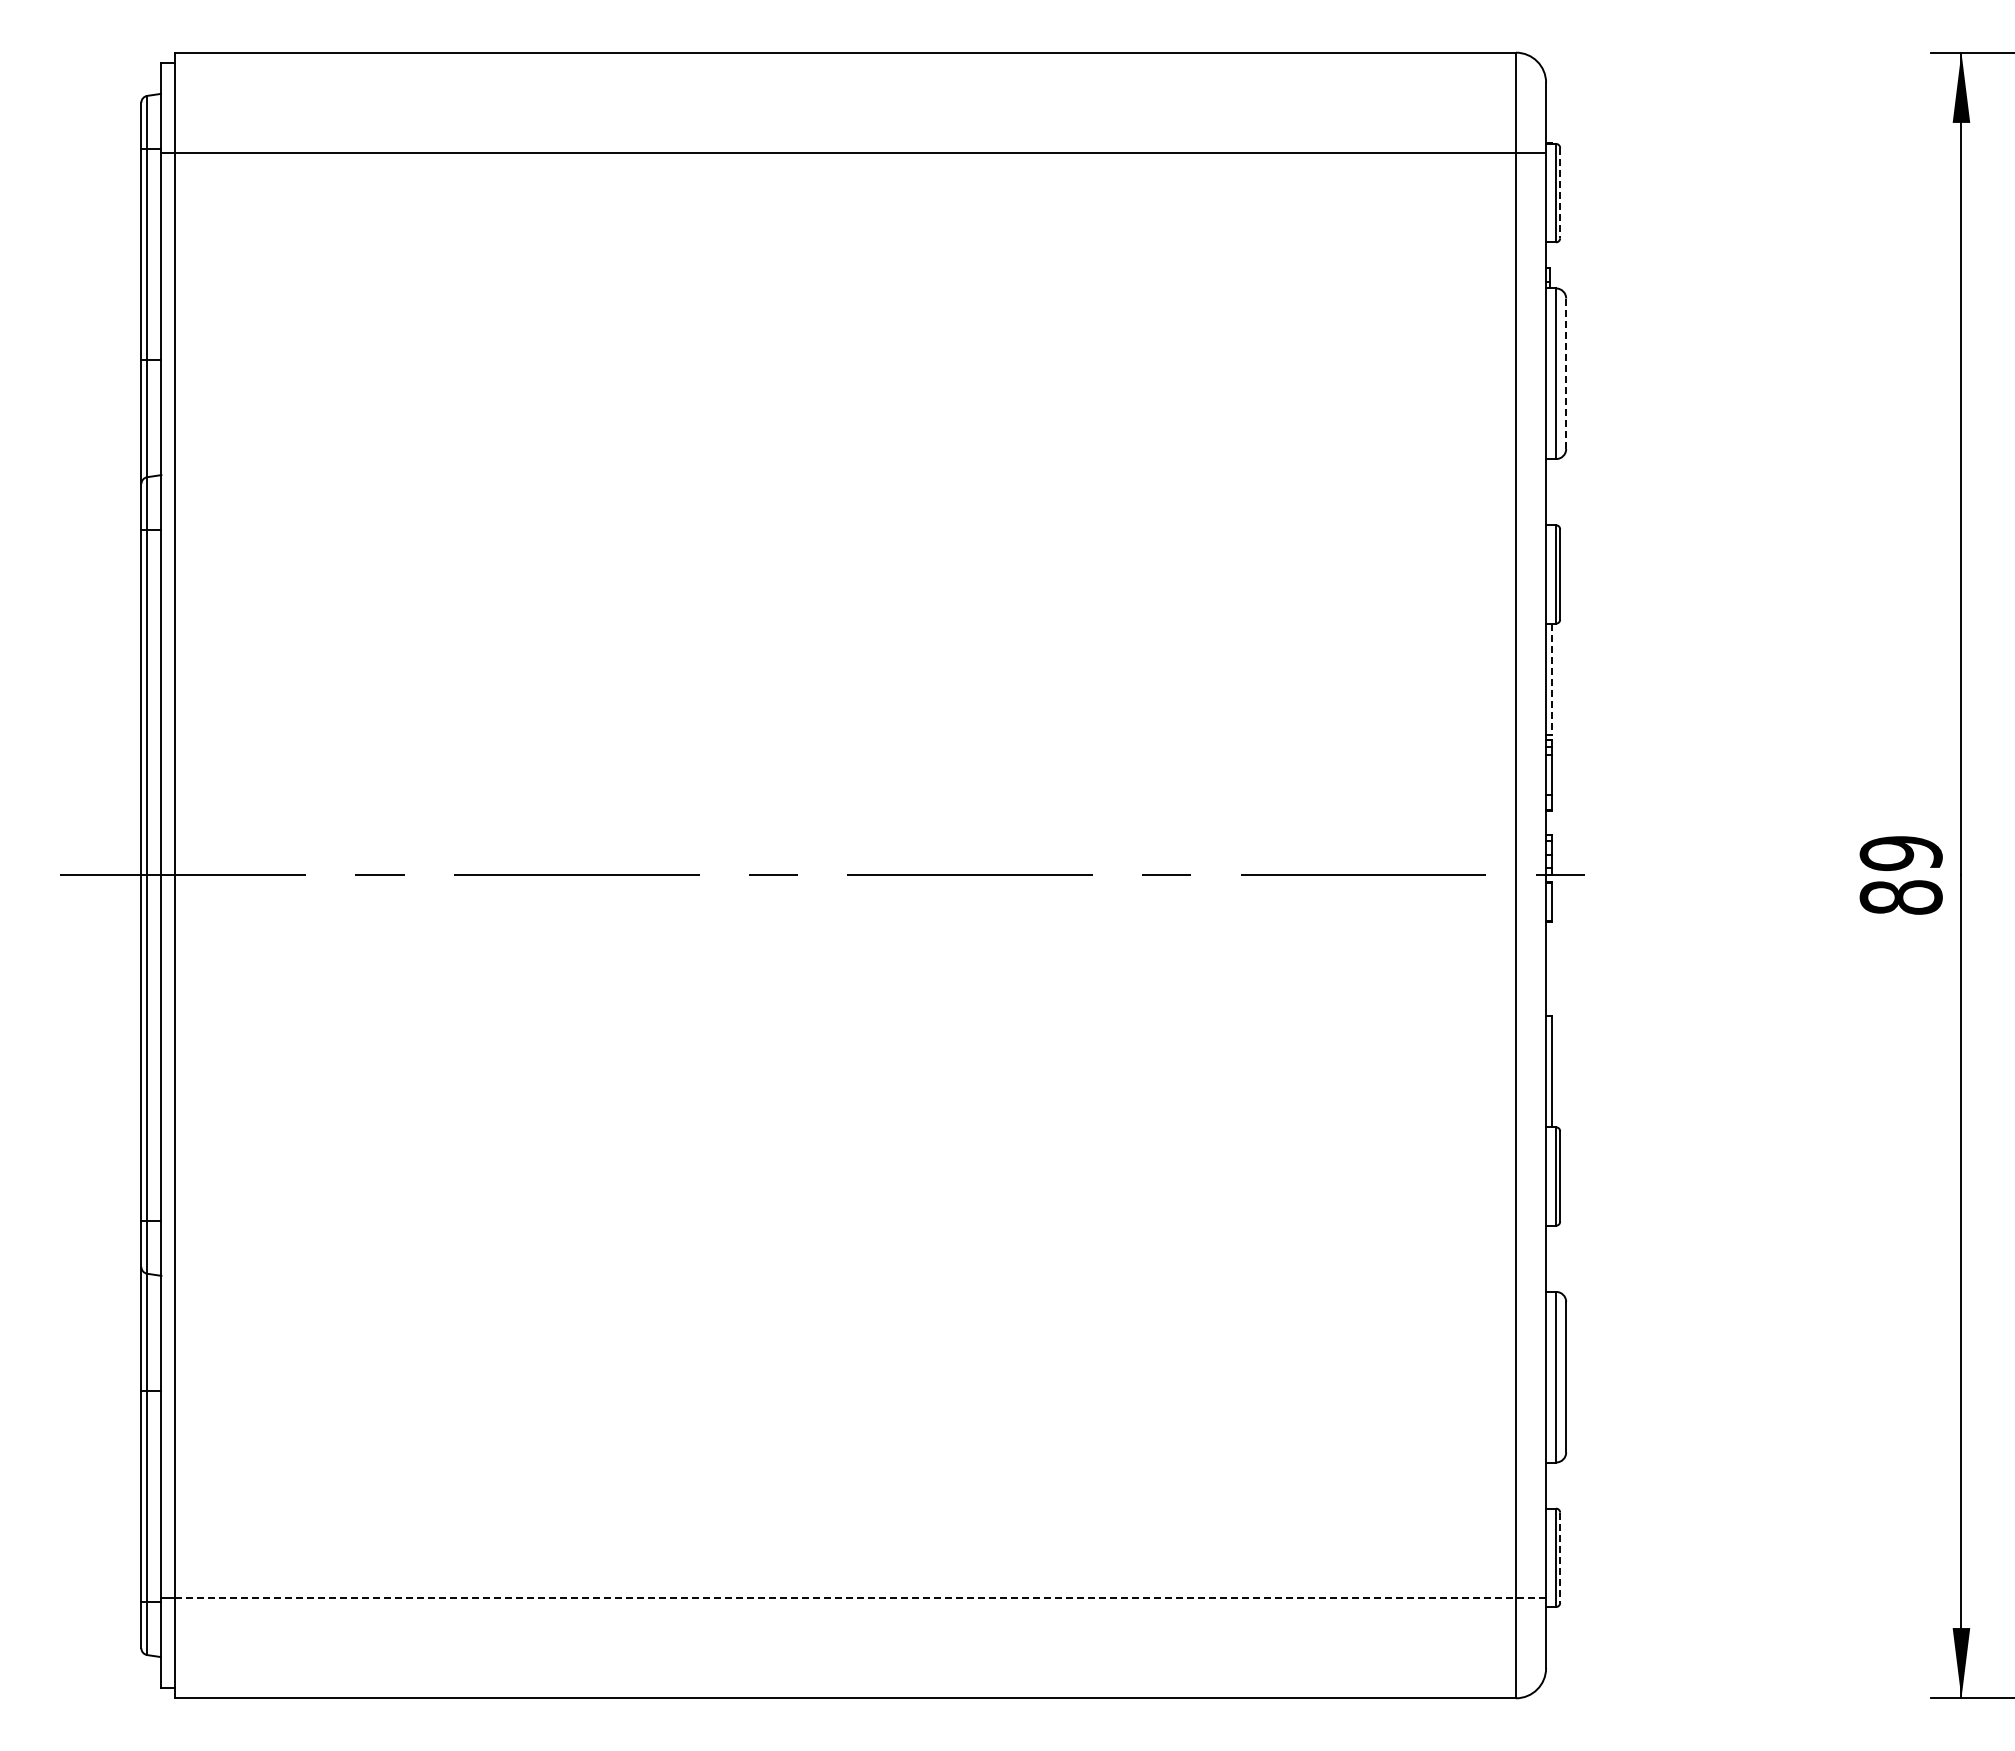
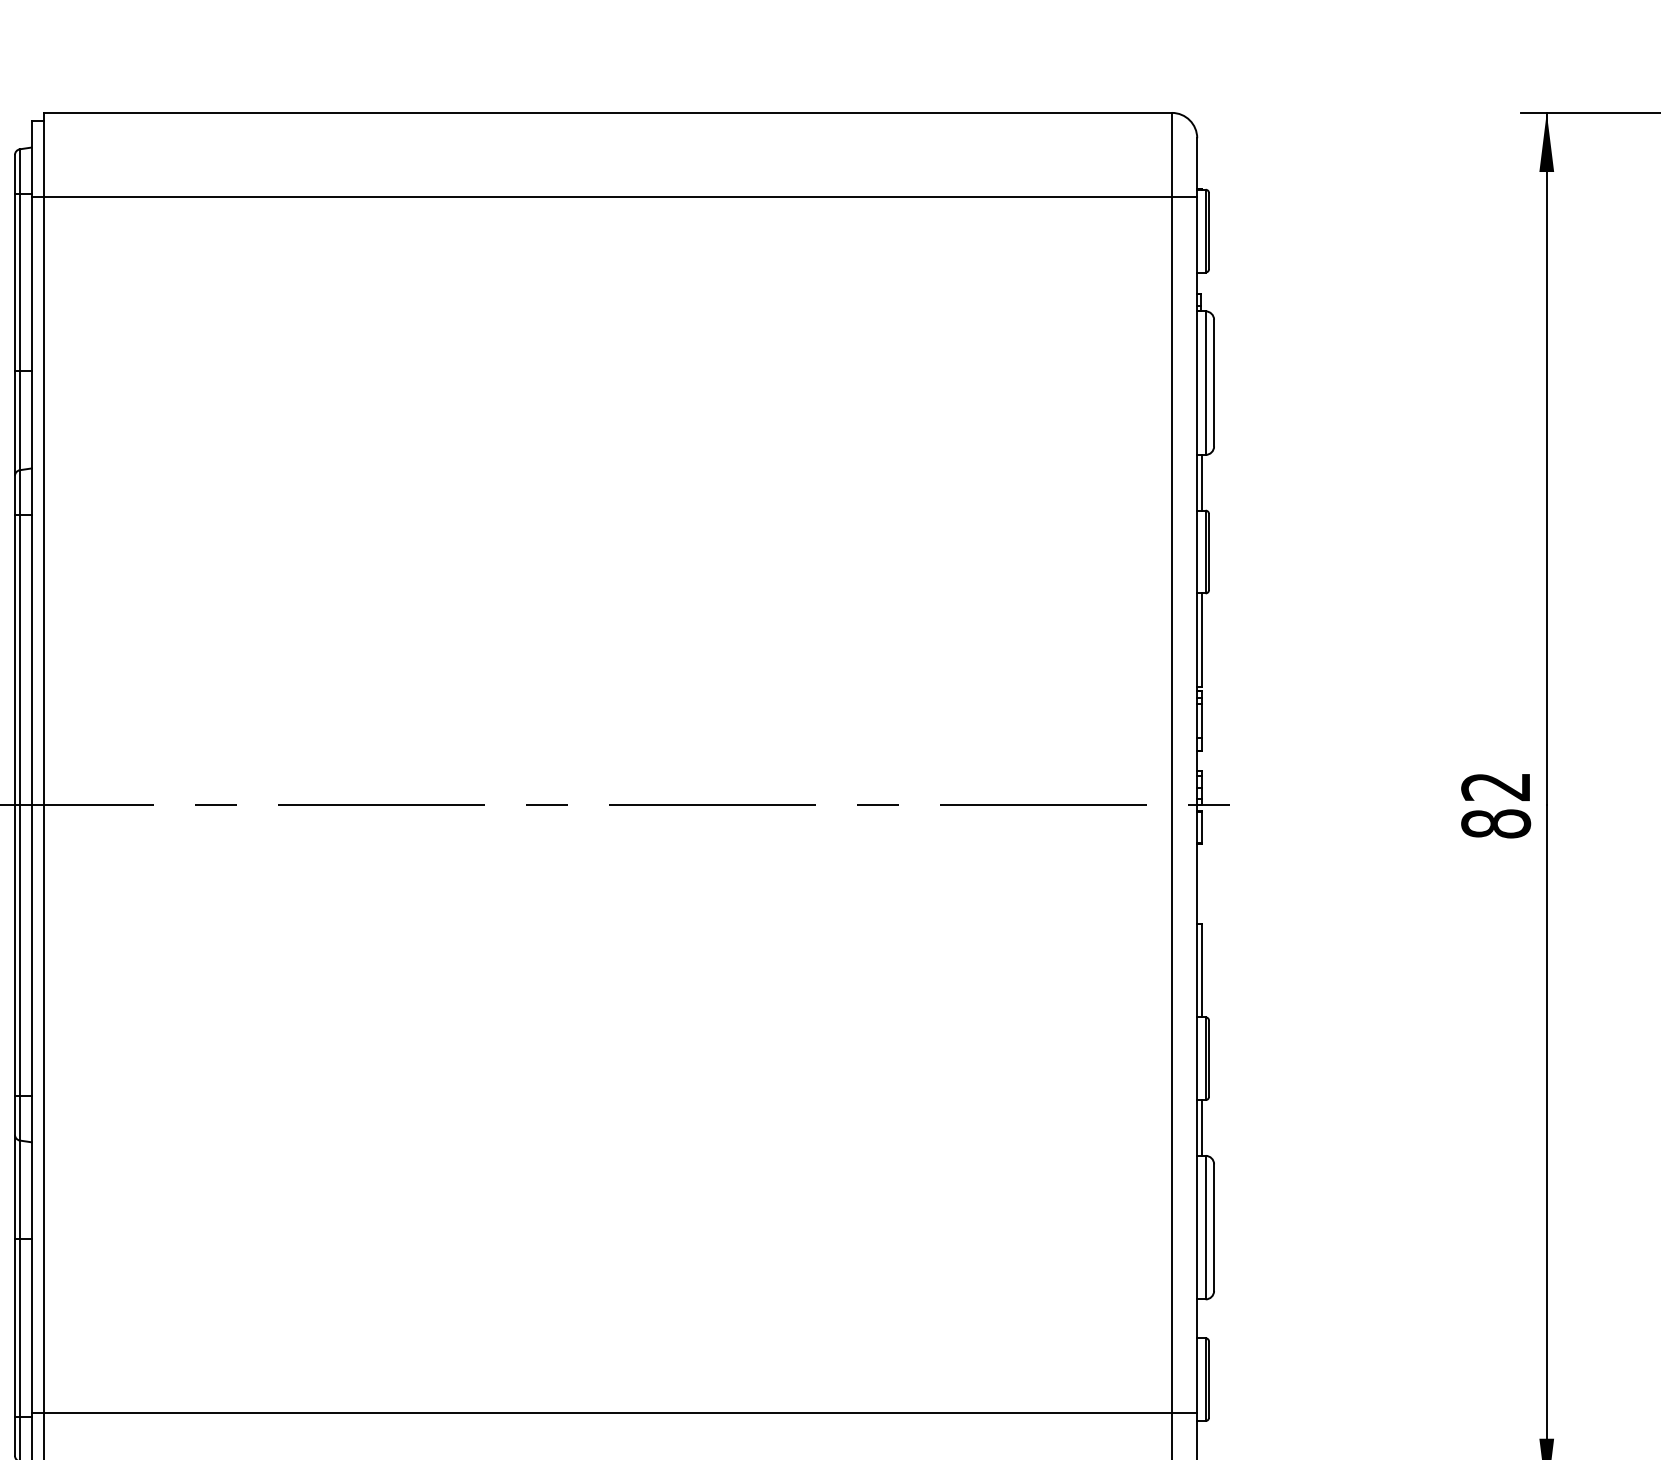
line: (1560, 193) -> (1209, 231), dashed -> solid
line: (1566, 374) -> (1214, 383), dashed -> solid
line: (1552, 492) -> (1202, 483), added
line: (1552, 679) -> (1202, 640), dashed -> solid
text: (1900, 853) -> (1495, 786), 89 -> 82
line: (1552, 1258) -> (1202, 1127), added
line: (1560, 1558) -> (1209, 1380), dashed -> solid
line: (861, 1597) -> (621, 1413), dashed -> solid

